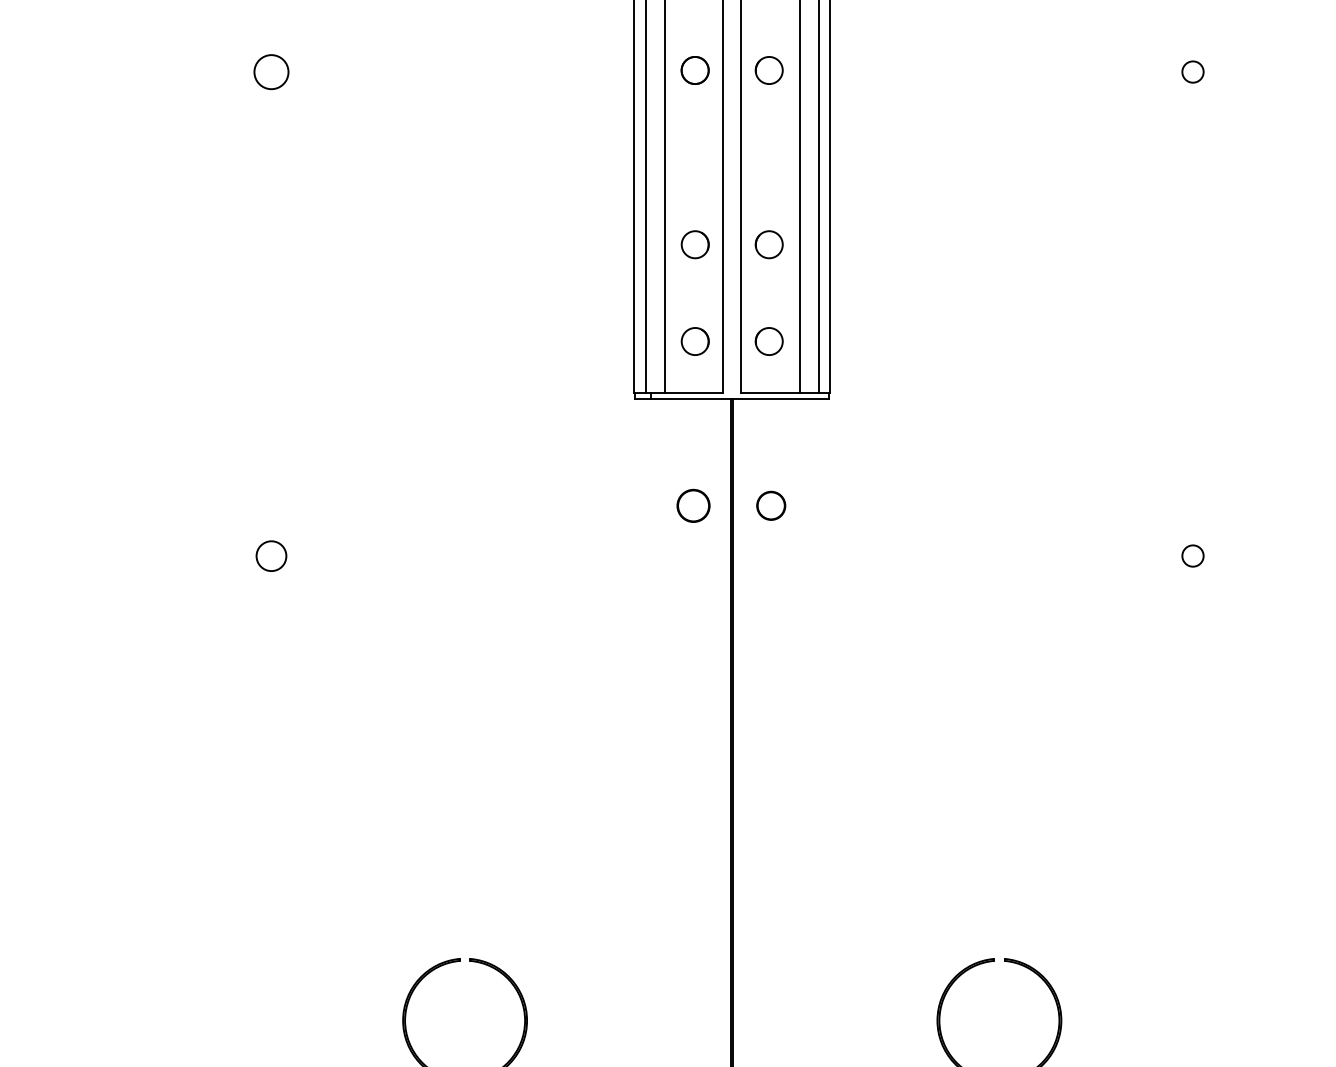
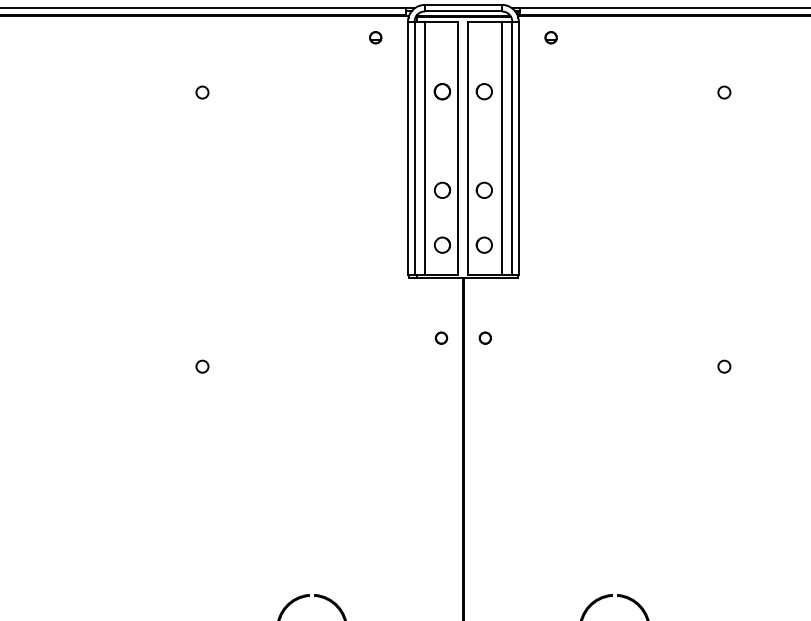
circle: (271, 71) -> (202, 92), size x0.62
part: (693, 504) -> (441, 337), size x0.62
circle: (769, 504) -> (484, 337), size x0.71
circle: (271, 555) -> (202, 366), size x0.71

